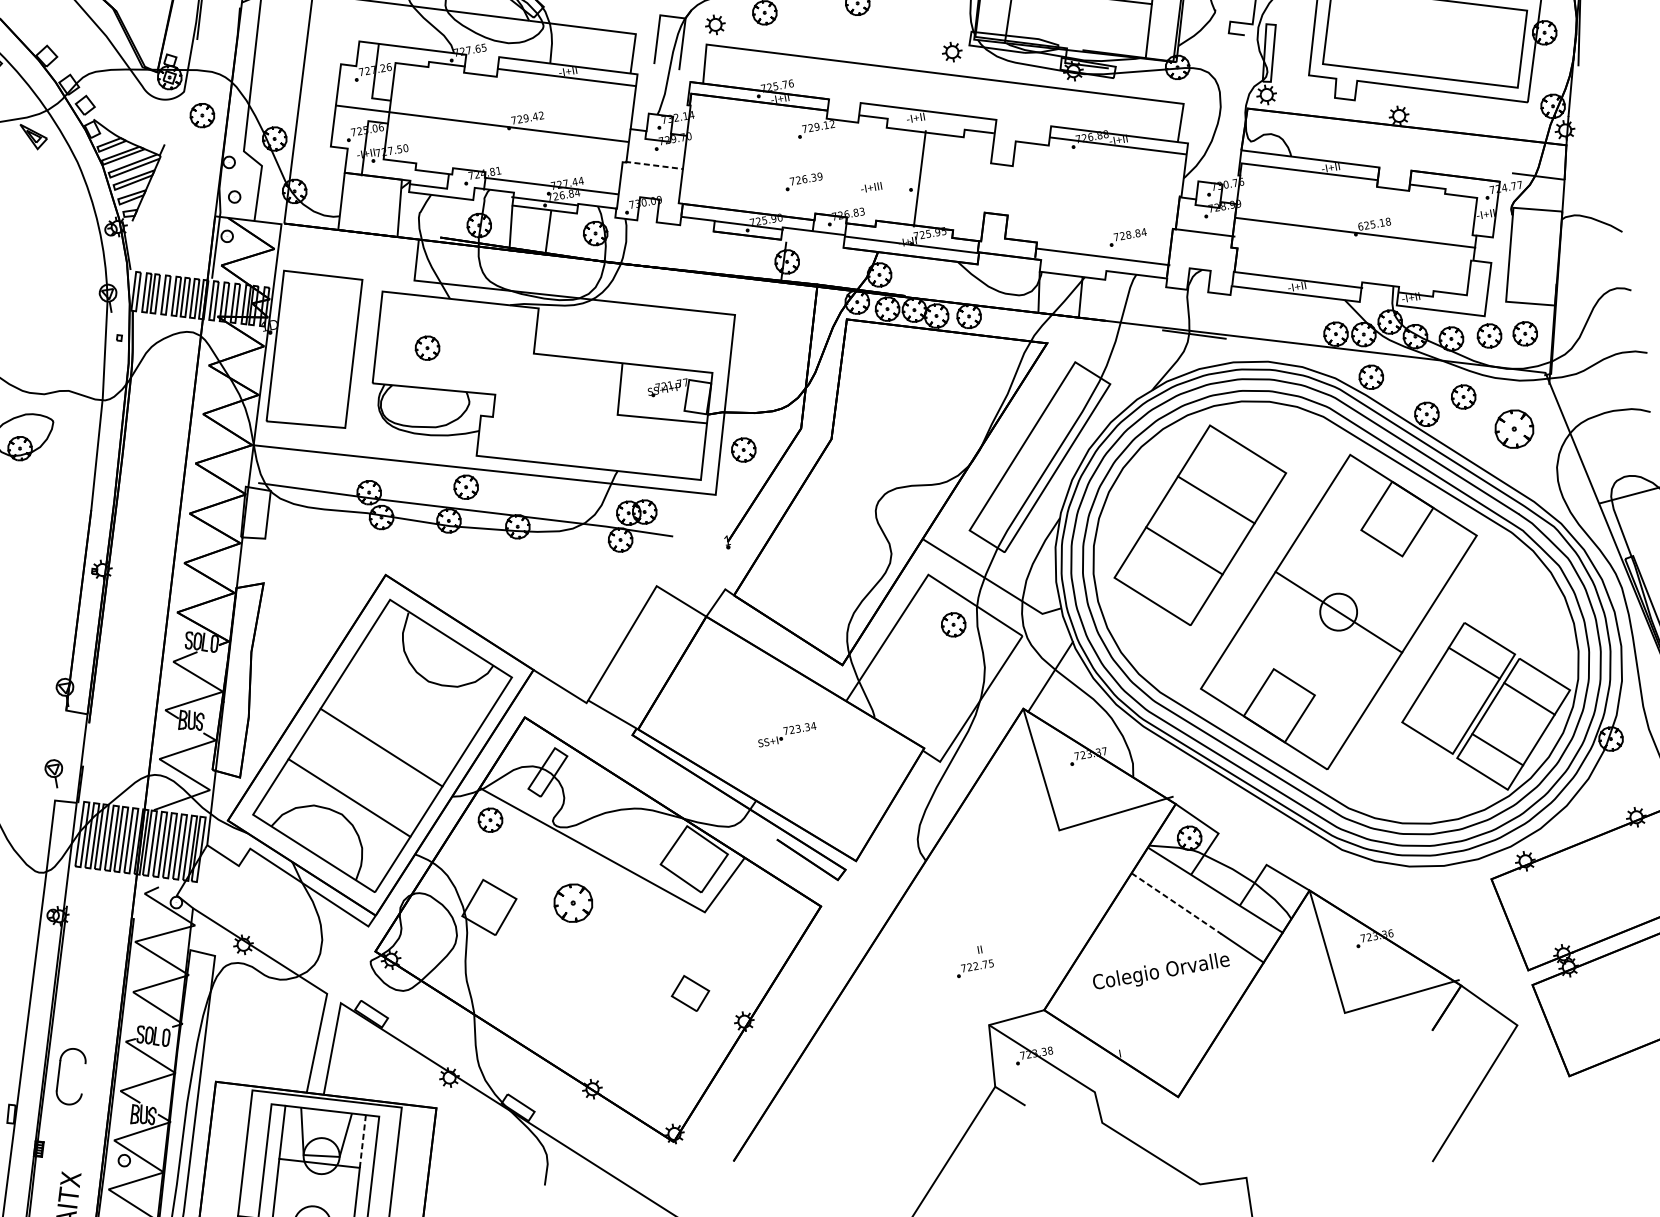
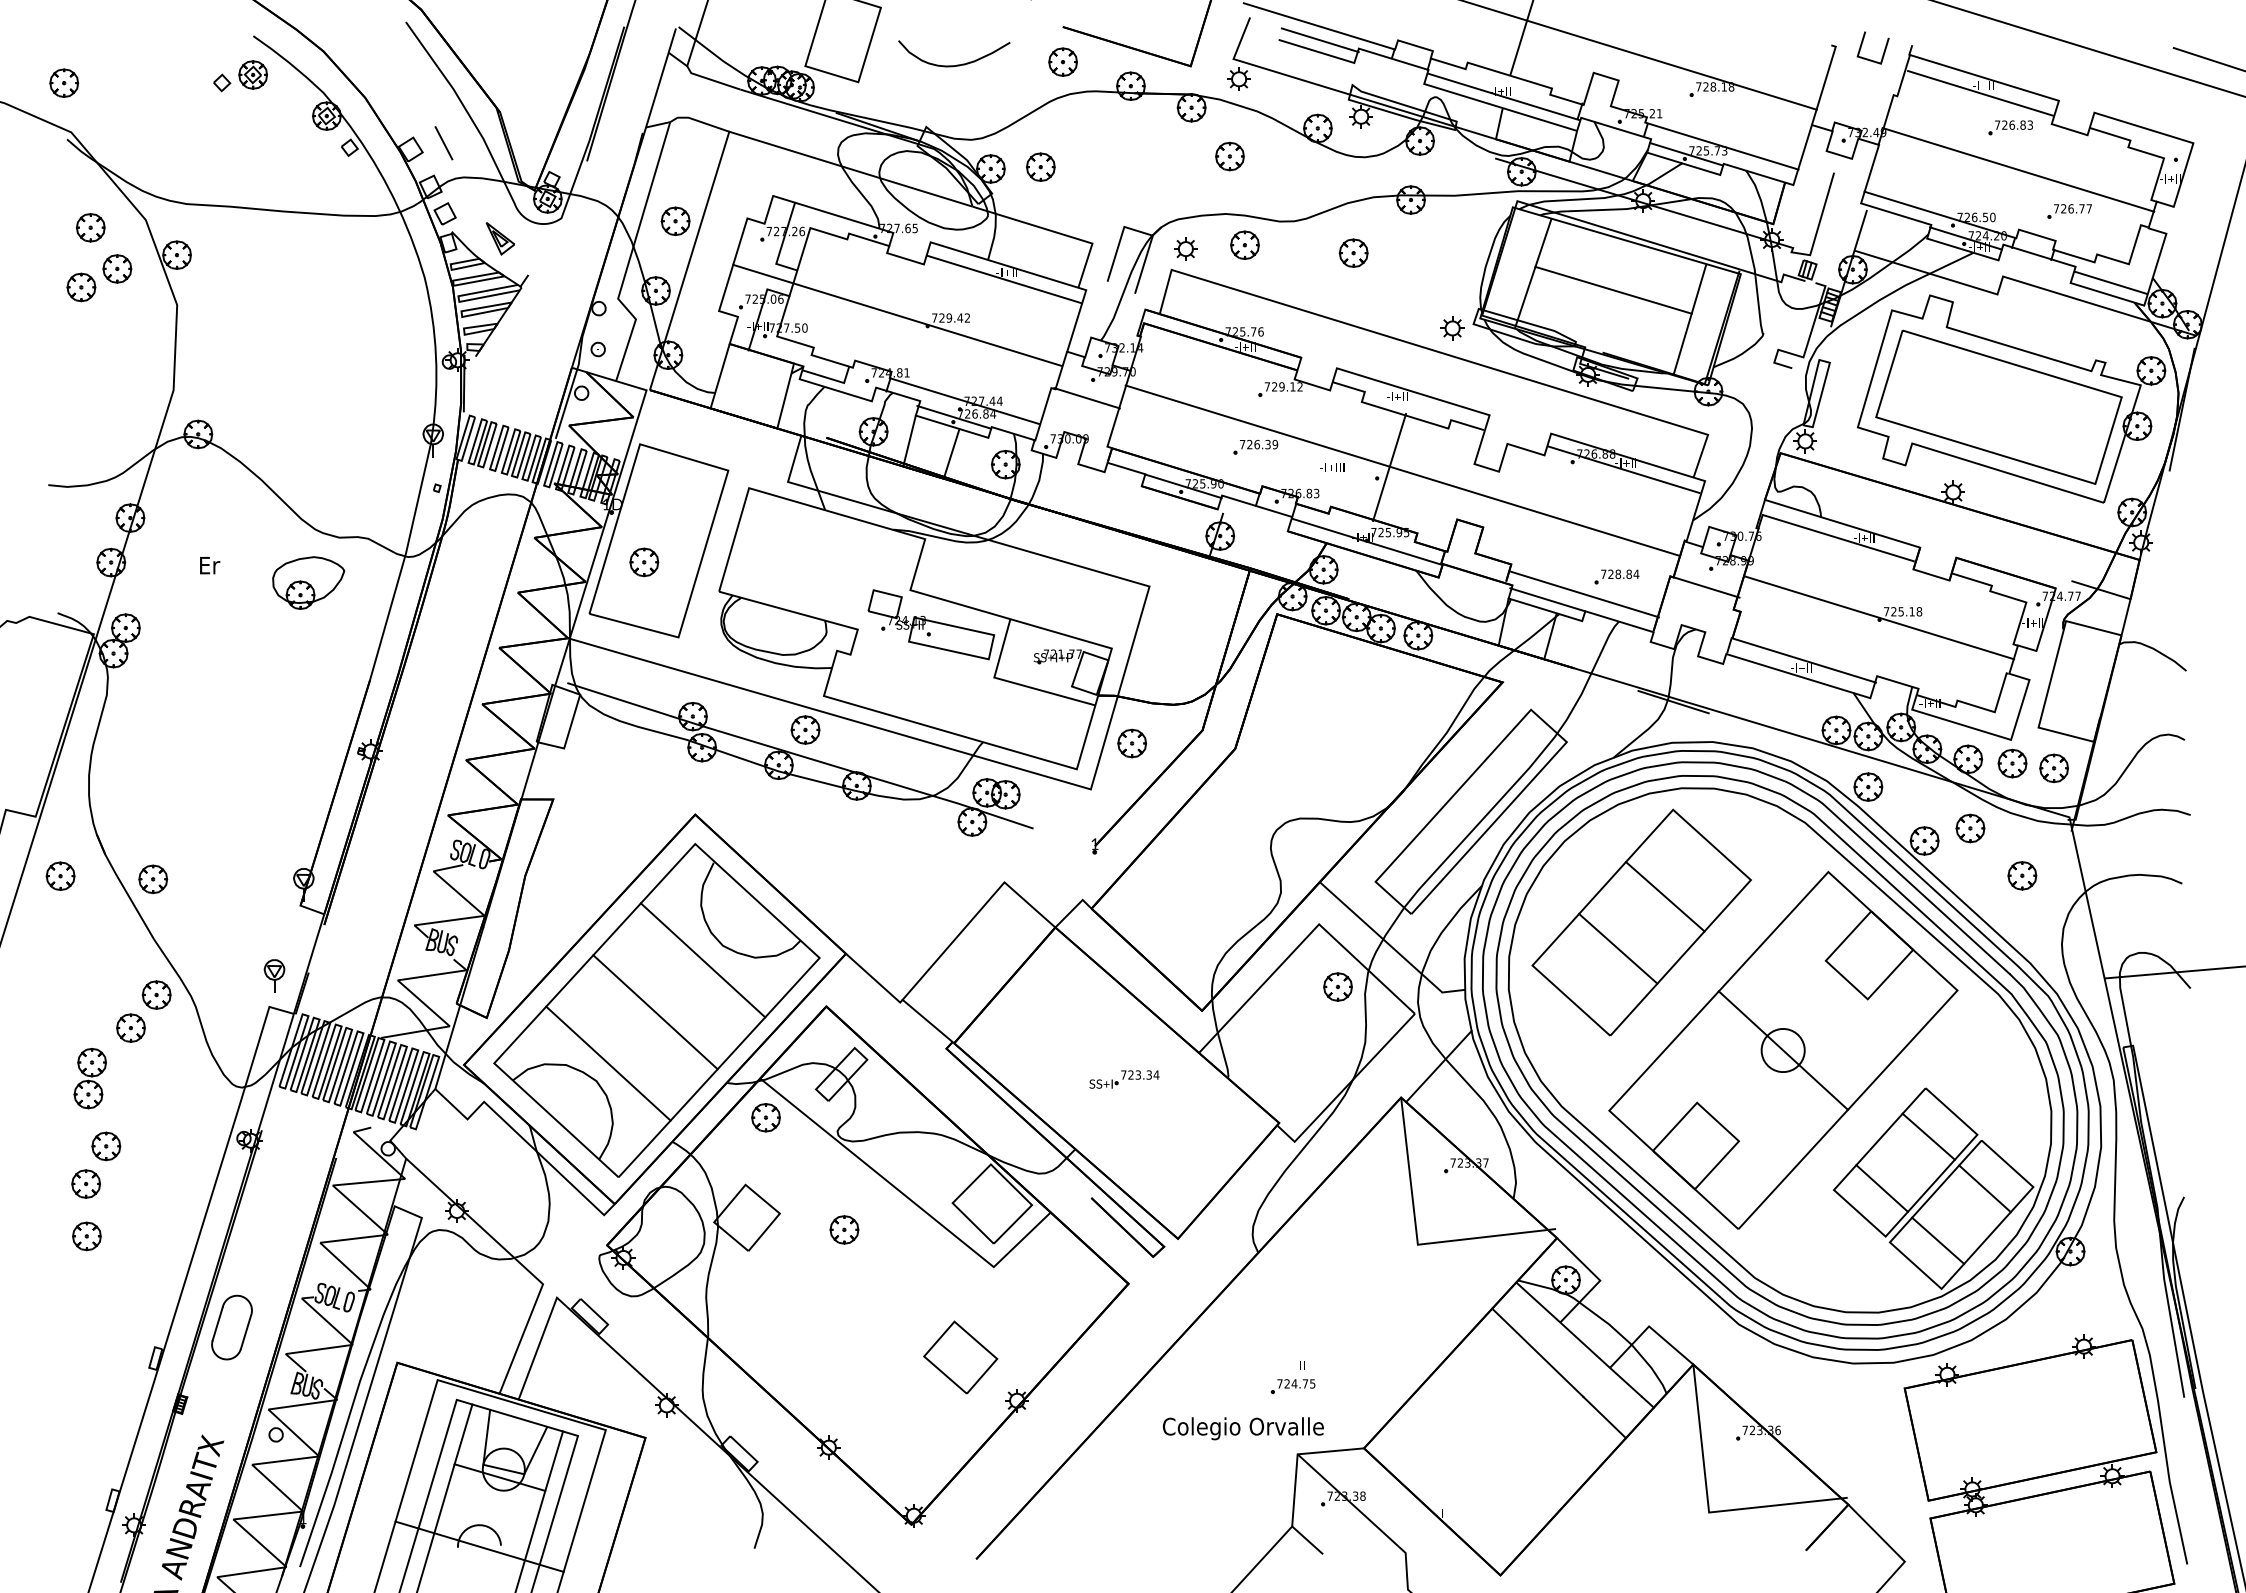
line: (73, 46) -> (443, 143), added
part: (202, 115) -> (675, 221), moved
part: (33, 135) -> (499, 238), moved
line: (654, 165) -> (1087, 398), dashed -> solid
line: (931, 179) -> (1402, 470), added
text: (1360, 226) -> (1886, 611), 625.18 -> 725.18
line: (1072, 266) -> (1547, 599), added
part: (427, 348) -> (644, 562), moved
part: (556, 379) -> (931, 624), added
part: (1514, 428) -> (2022, 875), size x0.62
line: (413, 697) -> (702, 960), added
line: (1442, 713) -> (1881, 1188), added
part: (573, 902) -> (844, 1229), size x0.62
line: (1177, 904) -> (1538, 1353), dashed -> solid
text: (975, 965) -> (1294, 1383), 722.75 -> 724.75
text: (1160, 972) -> (1242, 1428), moved
part: (690, 993) -> (960, 1357), size x1.67
line: (83, 1078) -> (245, 1332), added
line: (363, 1140) -> (554, 1460), dashed -> solid

